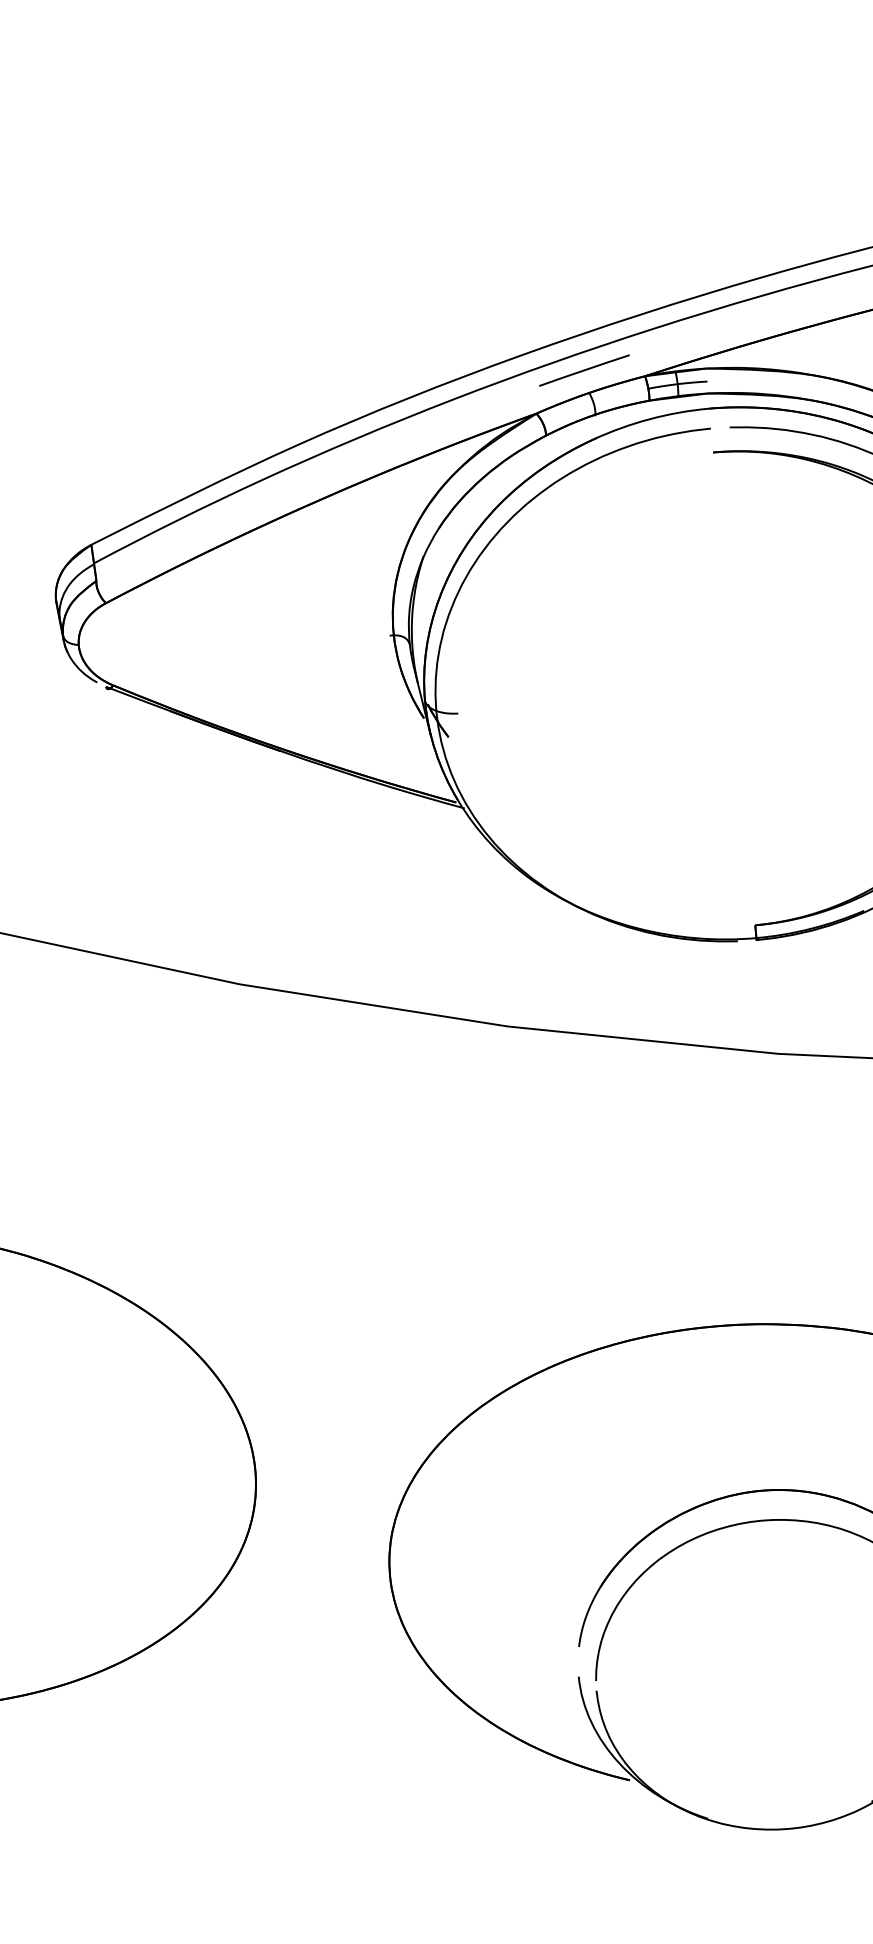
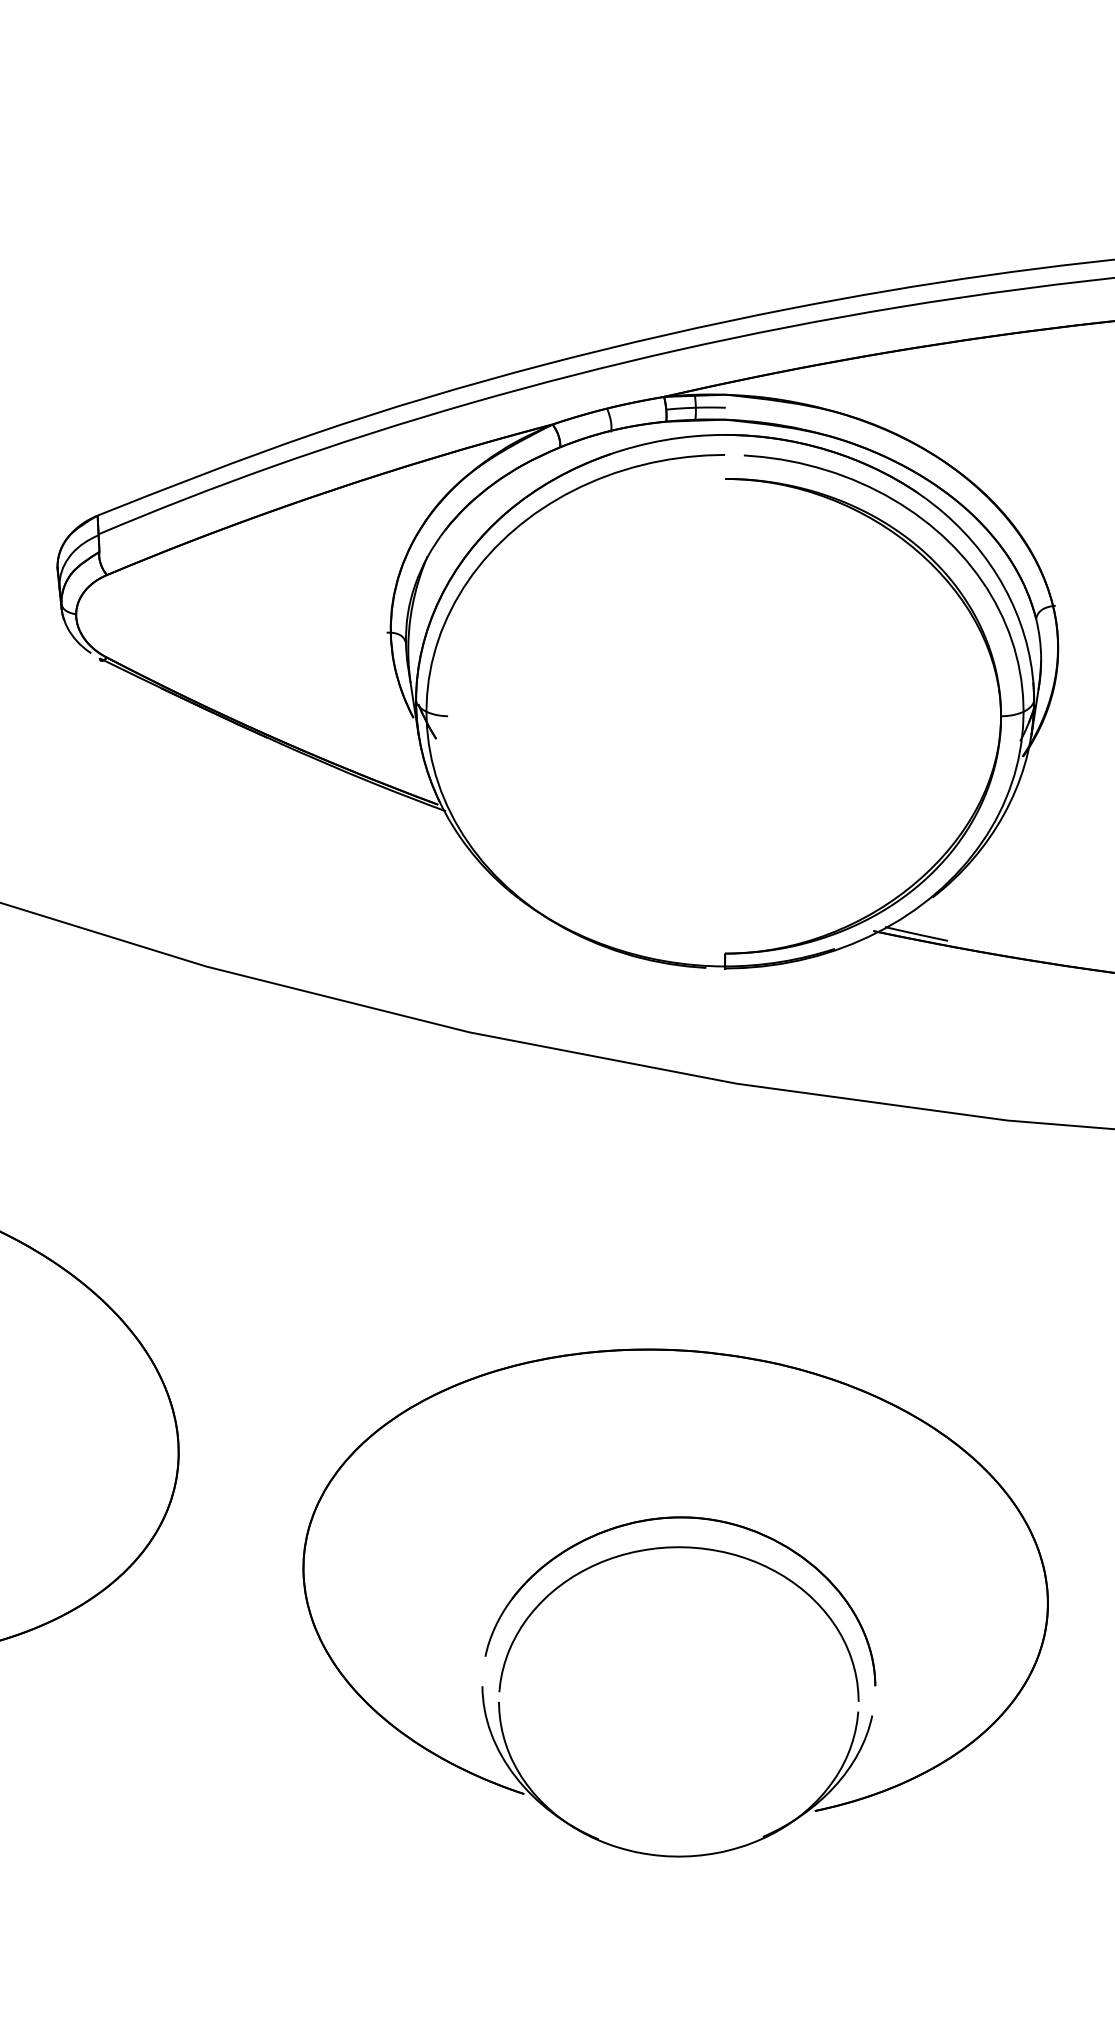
line: (583, 370) -> (603, 385), removed

